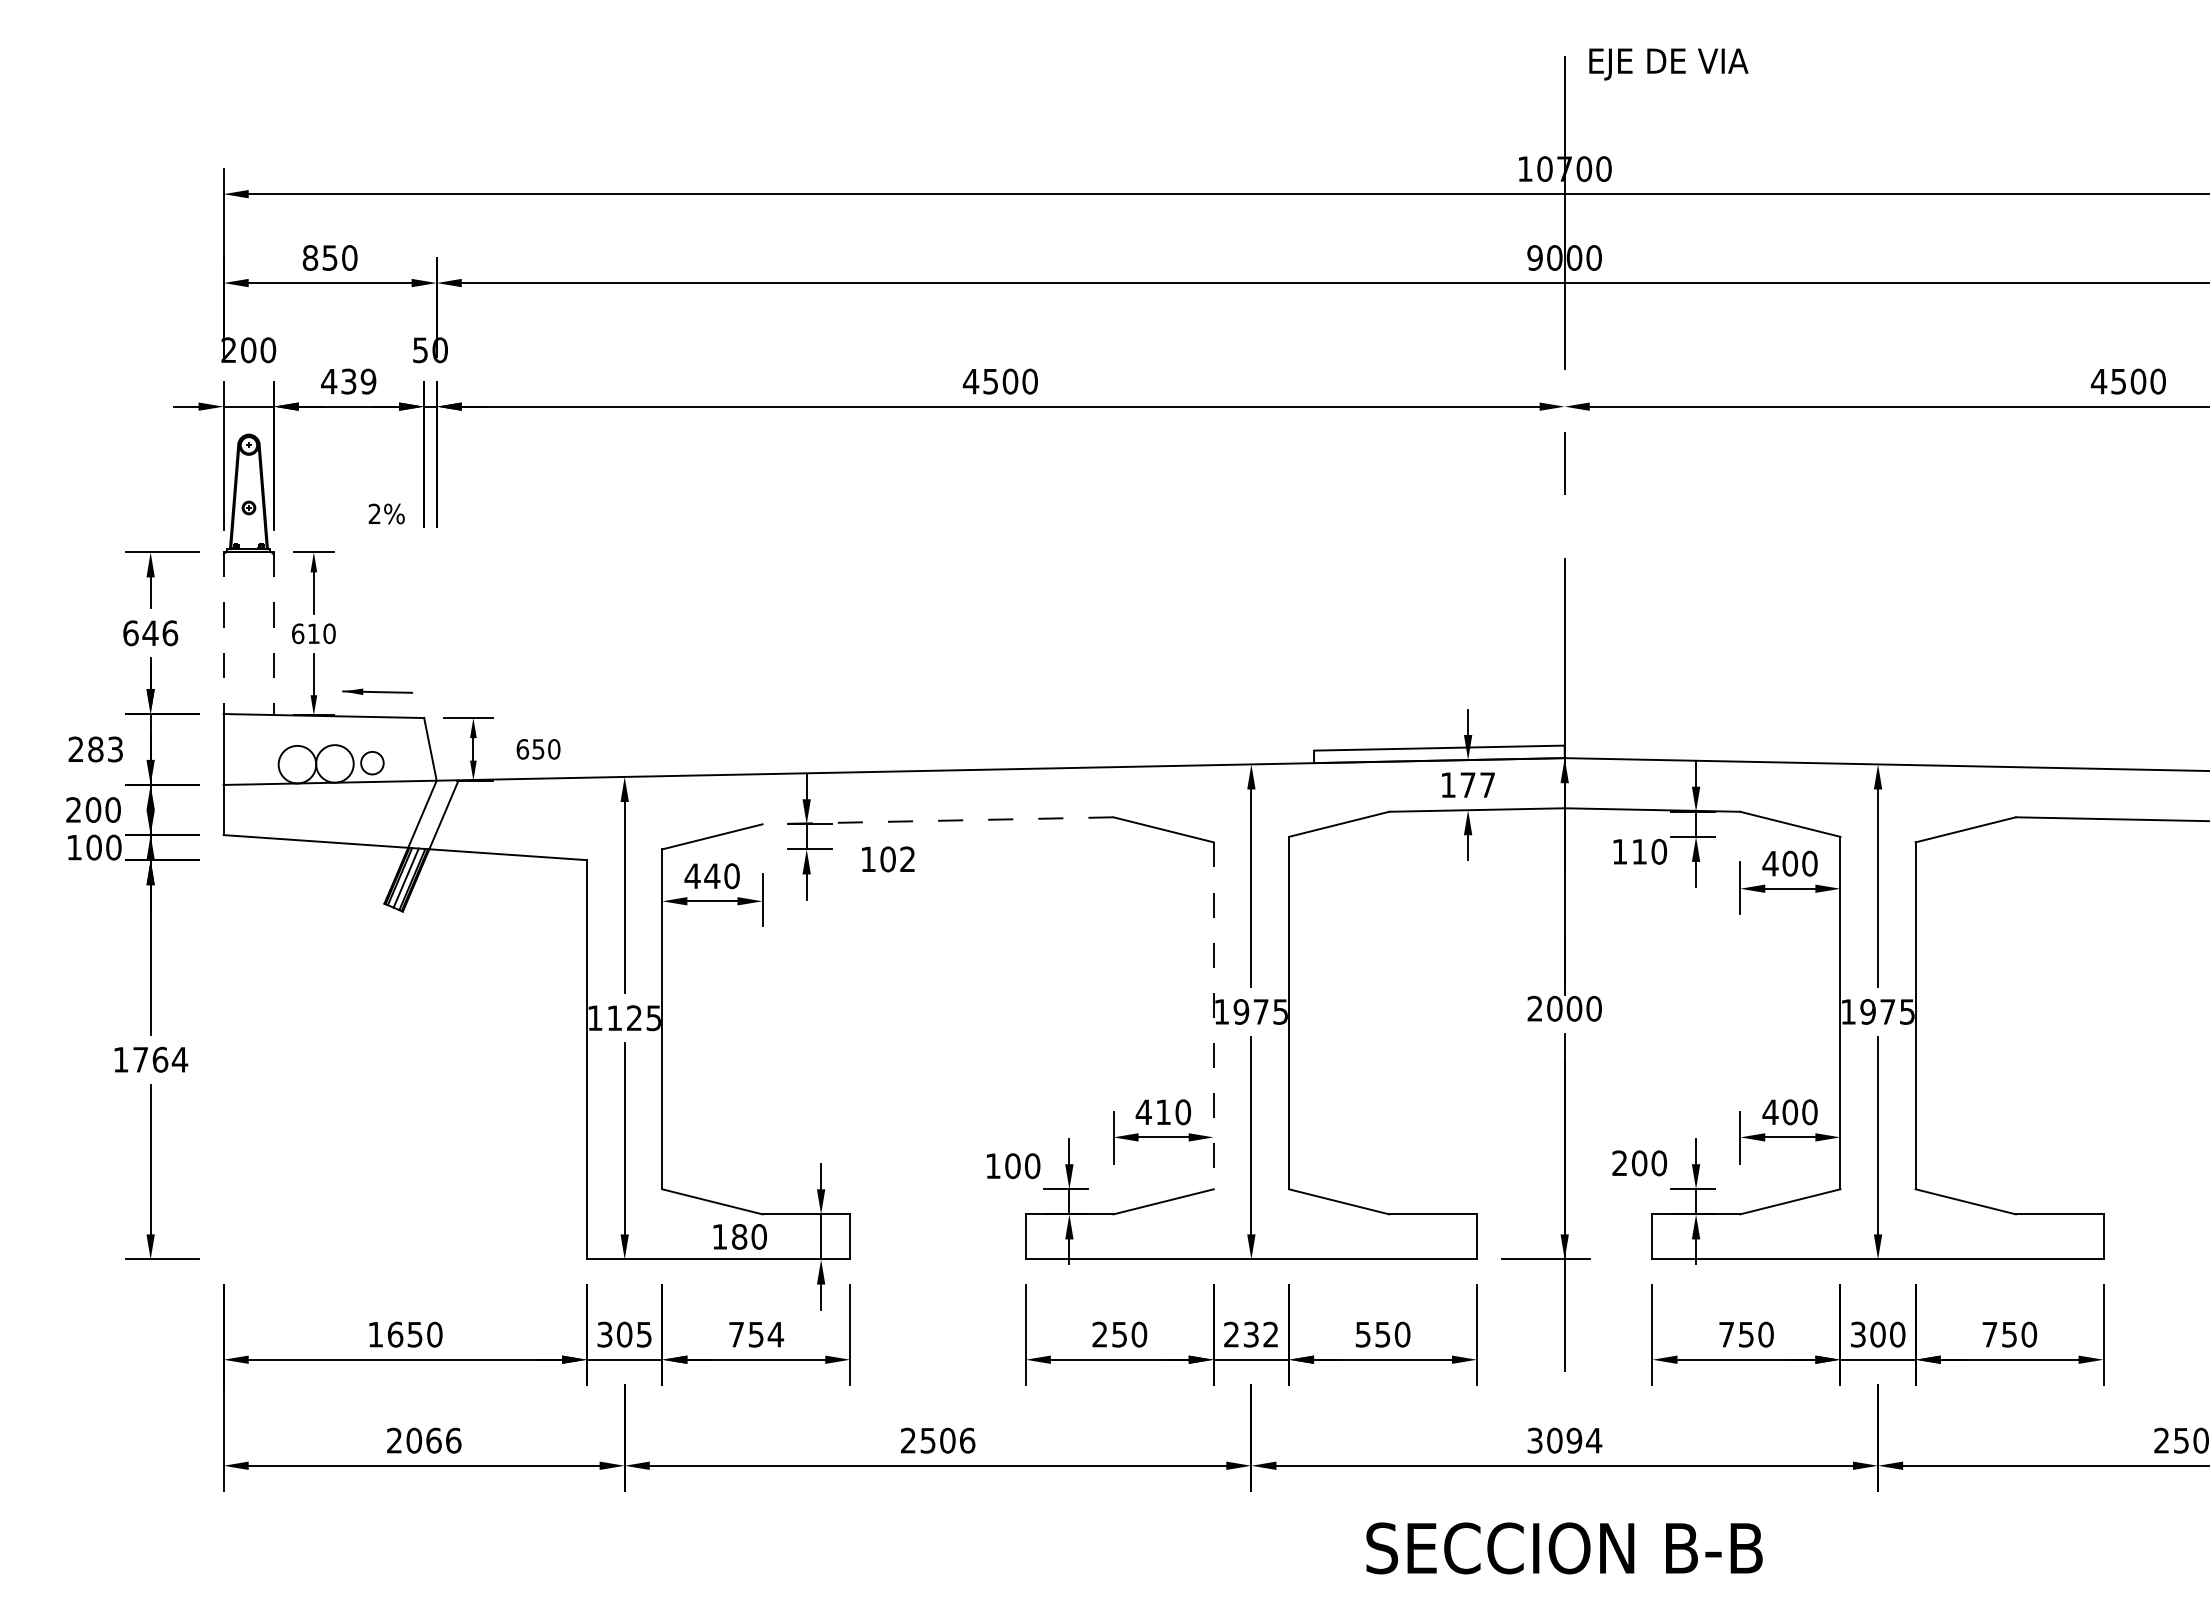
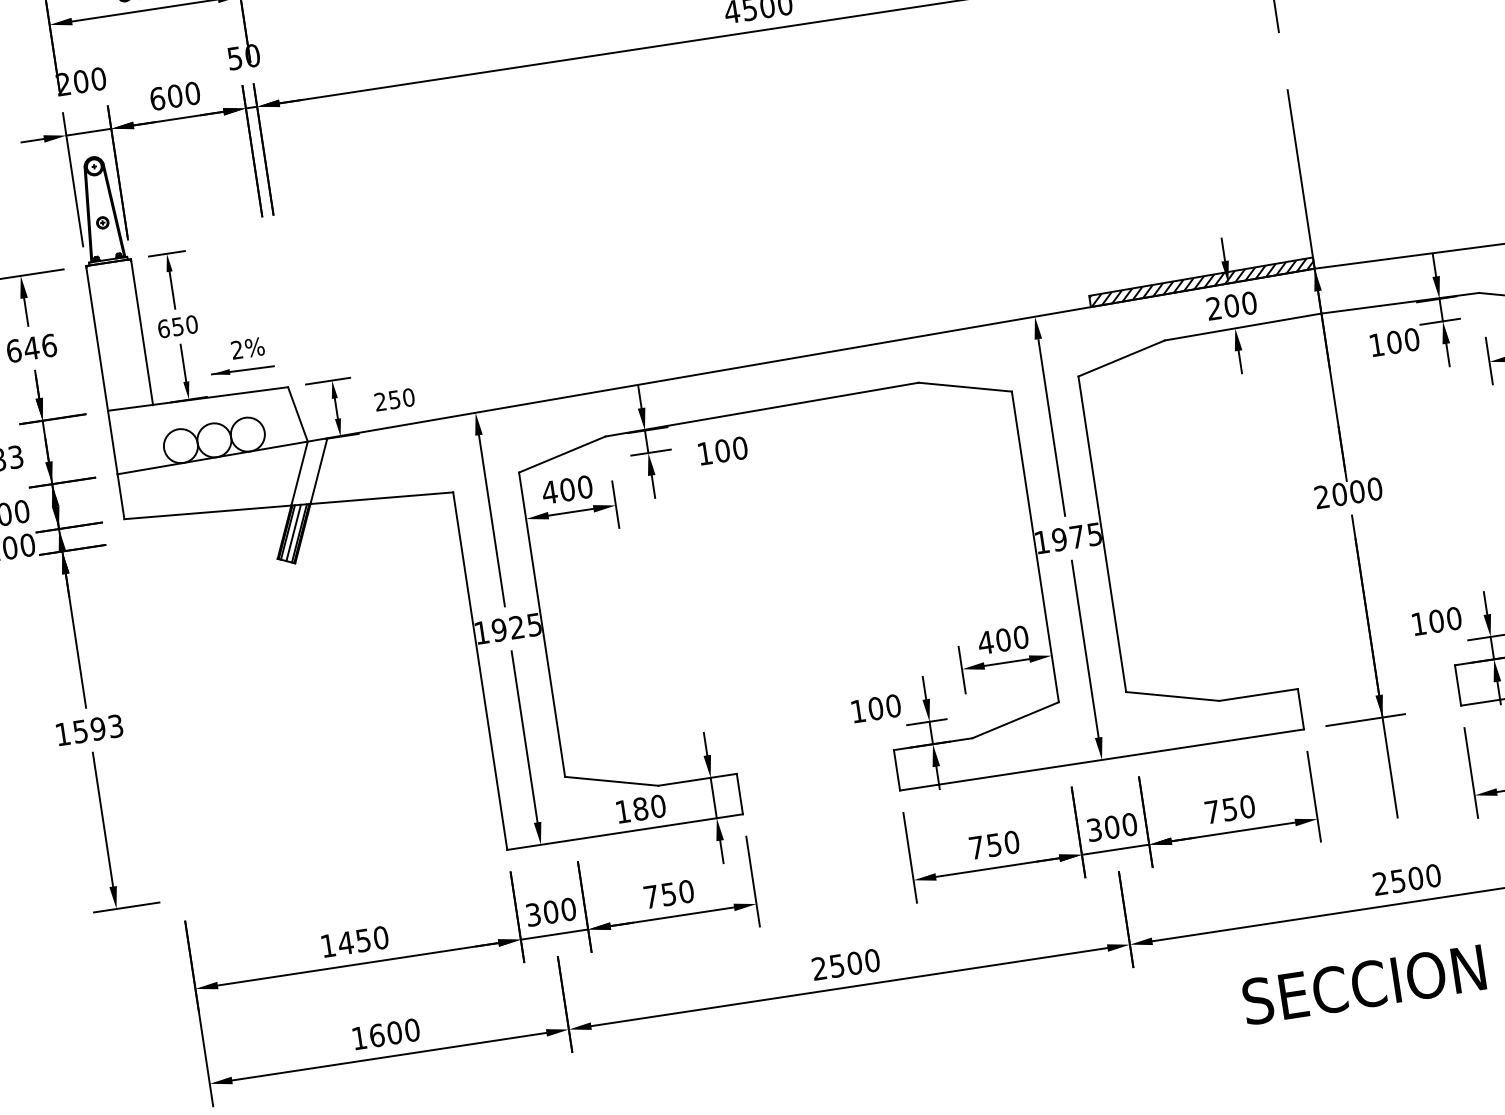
text: (348, 381) -> (174, 96), 439 -> 600
text: (386, 513) -> (247, 347), moved
line: (223, 633) -> (96, 338), dashed -> solid
text: (313, 633) -> (177, 326), 610 -> 650
line: (273, 634) -> (141, 332), dashed -> solid
text: (522, 749) -> (380, 402), 650 -> 250
hatch: (1439, 754) -> (1202, 282), added
circle: (372, 762) -> (247, 434), size x1.67
text: (1467, 785) -> (1231, 306), 177 -> 200
line: (938, 820) -> (762, 409), dashed -> solid
text: (1639, 851) -> (1394, 342), 110 -> 100
text: (907, 859) -> (739, 448), 102 -> 100
text: (712, 876) -> (567, 490), 440 -> 400
line: (1213, 1016) -> (1035, 547), dashed -> solid
text: (614, 1018) -> (499, 630), 1125 -> 1925
text: (160, 1059) -> (98, 728), 1764 -> 1593
text: (1163, 1112) -> (1003, 640), 410 -> 400
text: (1619, 1162) -> (1418, 623), 200 -> 100
text: (395, 1334) -> (345, 943), 1650 -> 1450
text: (644, 1334) -> (568, 909), 305 -> 300
text: (775, 1334) -> (686, 891), 754 -> 750
text: (1099, 1334) -> (976, 847), 250 -> 750
text: (1251, 1334) -> (1112, 827), 232 -> 300
text: (1362, 1334) -> (1211, 812), 550 -> 750
text: (424, 1440) -> (386, 1034), 2066 -> 1600
text: (967, 1440) -> (872, 960), 2506 -> 2500
text: (1564, 1440) -> (1406, 879), 3094 -> 2500

